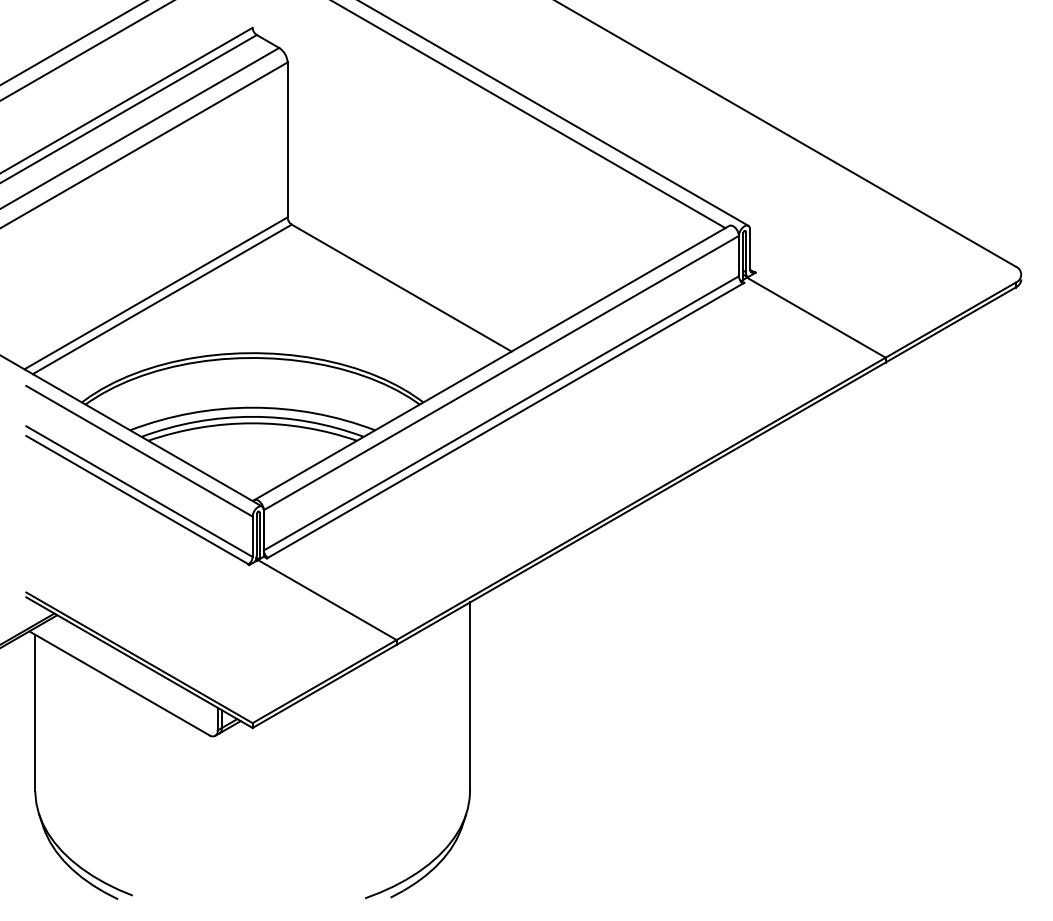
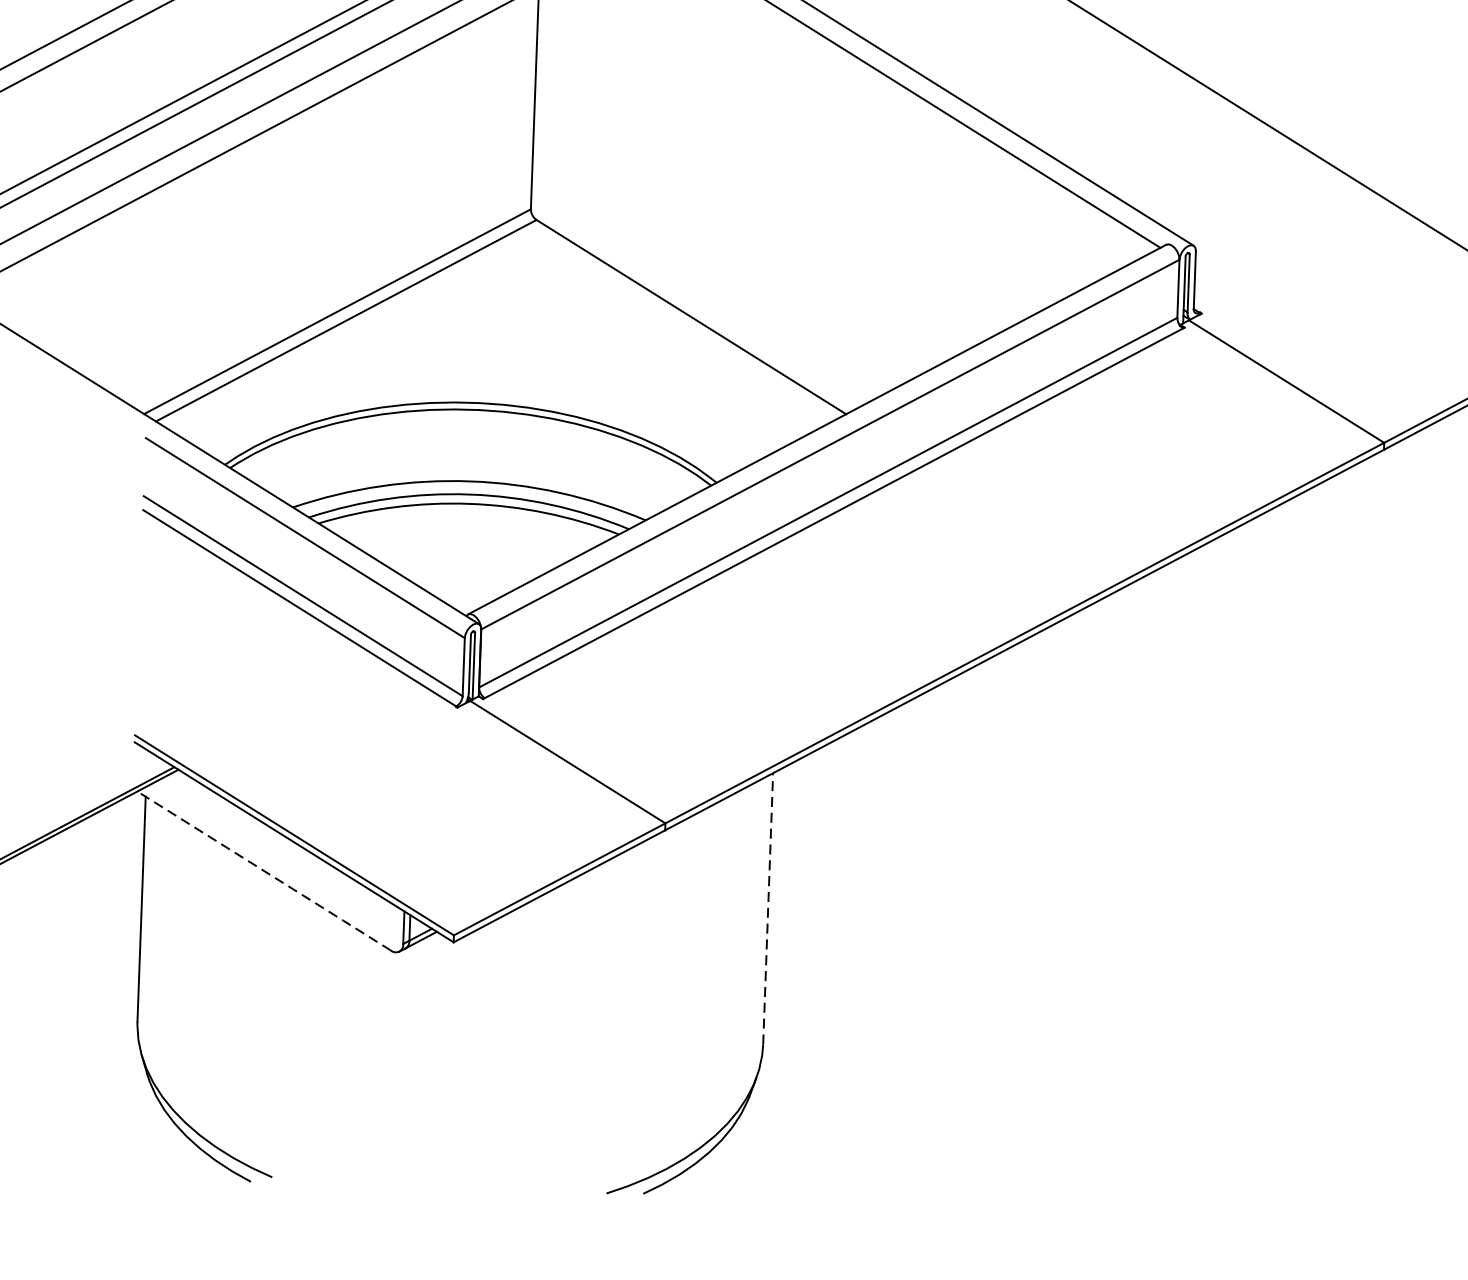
line: (119, 683) -> (264, 871), solid -> dashed
line: (470, 696) -> (768, 908), solid -> dashed

